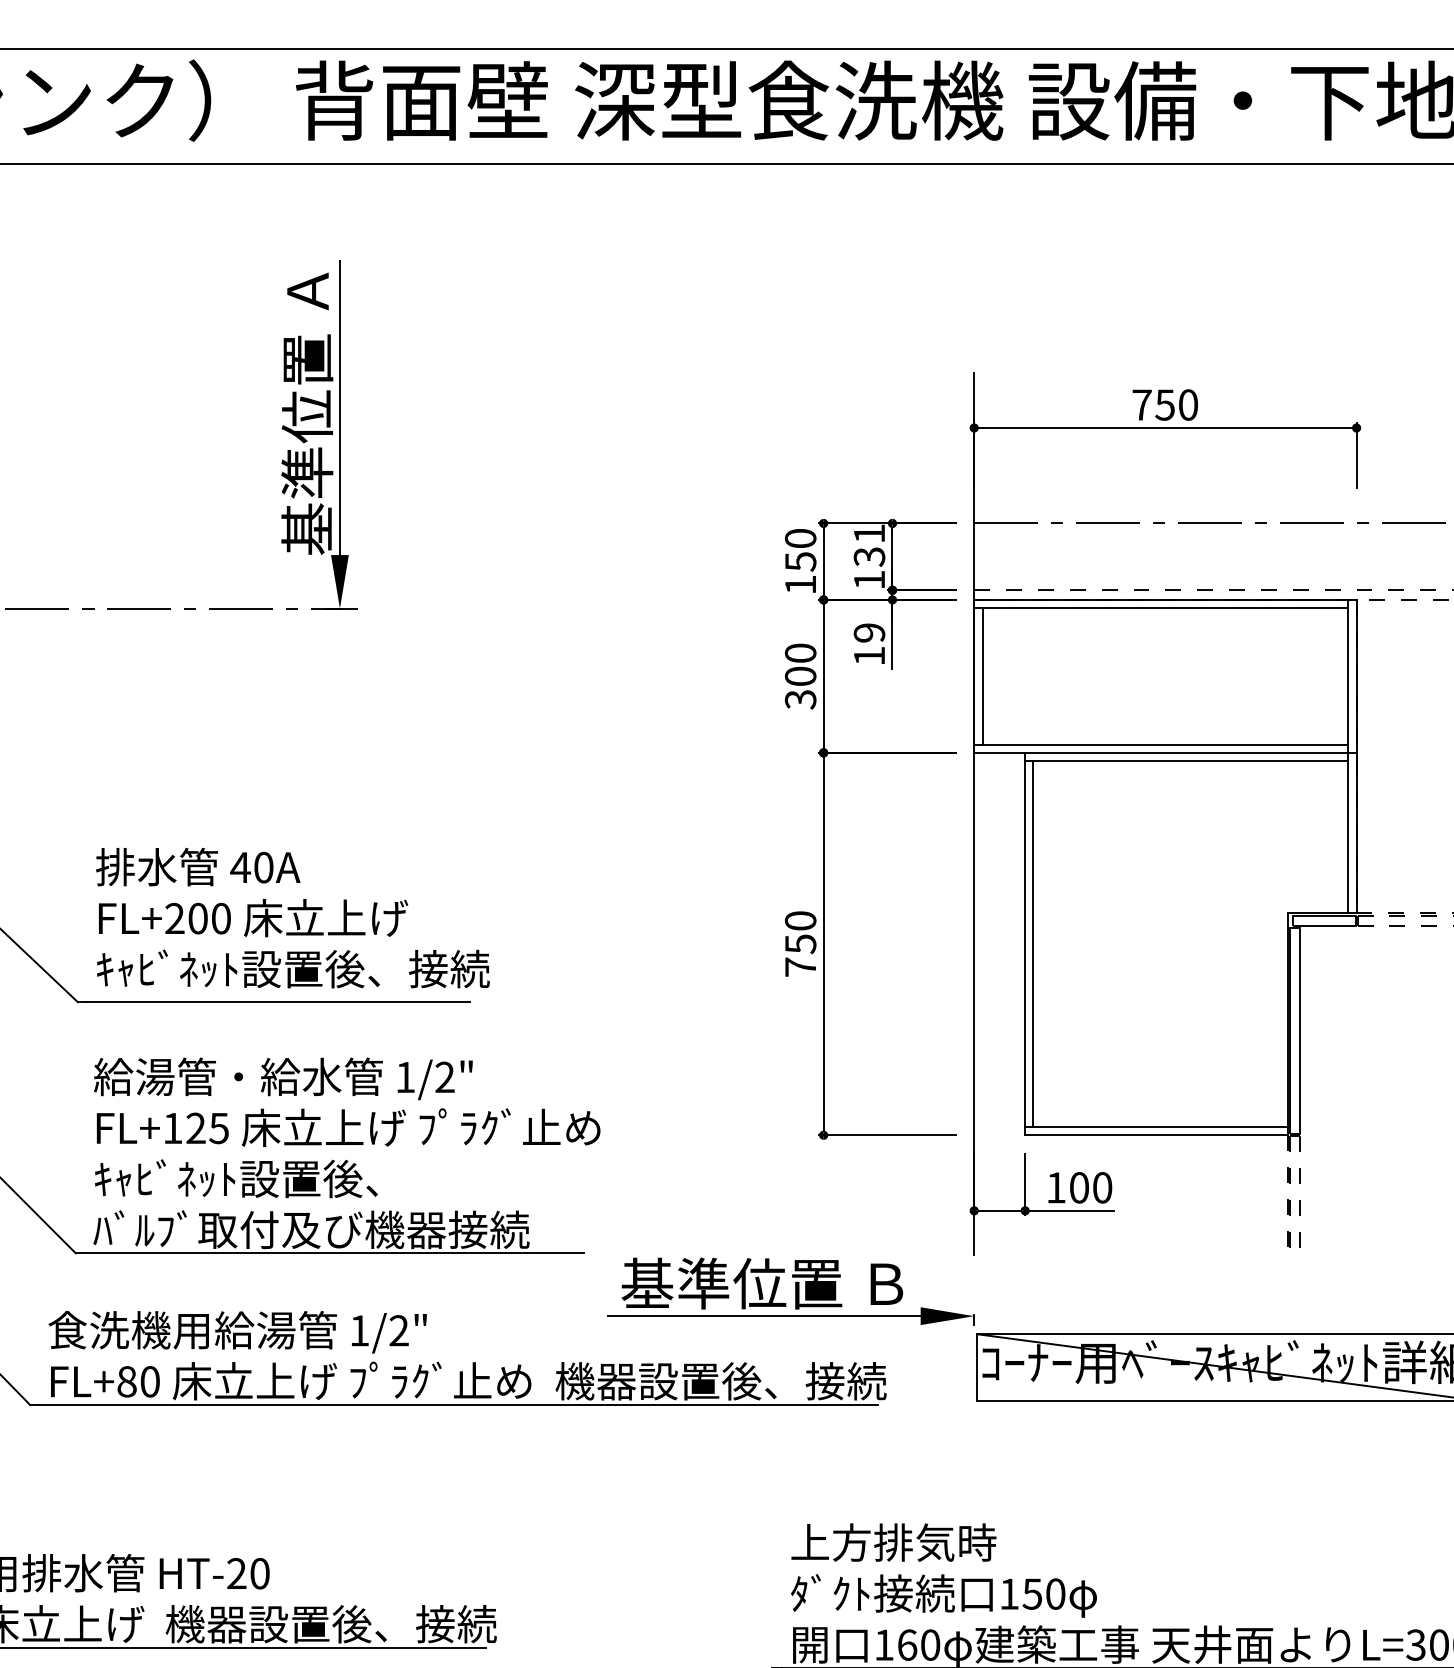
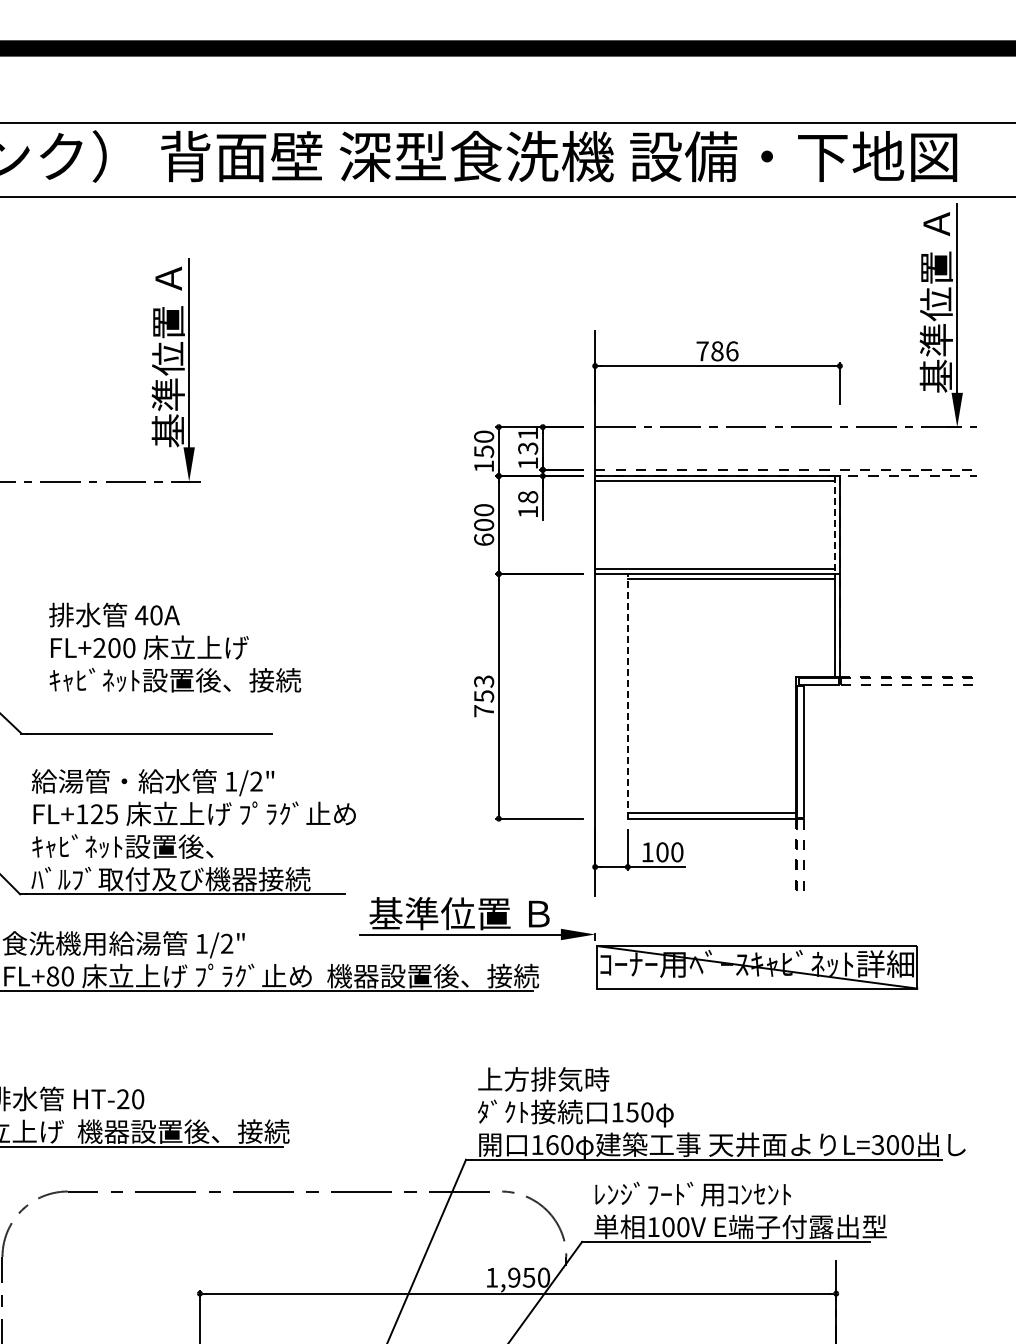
text: (1176, 405) -> (724, 351), 750 -> 786
text: (870, 633) -> (528, 497), 19 -> 18
line: (984, 675) -> (601, 524), removed
line: (1348, 677) -> (834, 525), solid -> dashed
text: (801, 699) -> (484, 539), 300 -> 600
text: (293, 917) -> (175, 647), moved
text: (801, 920) -> (484, 681), 750 -> 753
line: (1024, 942) -> (627, 695), solid -> dashed
line: (1034, 944) -> (633, 696), removed

